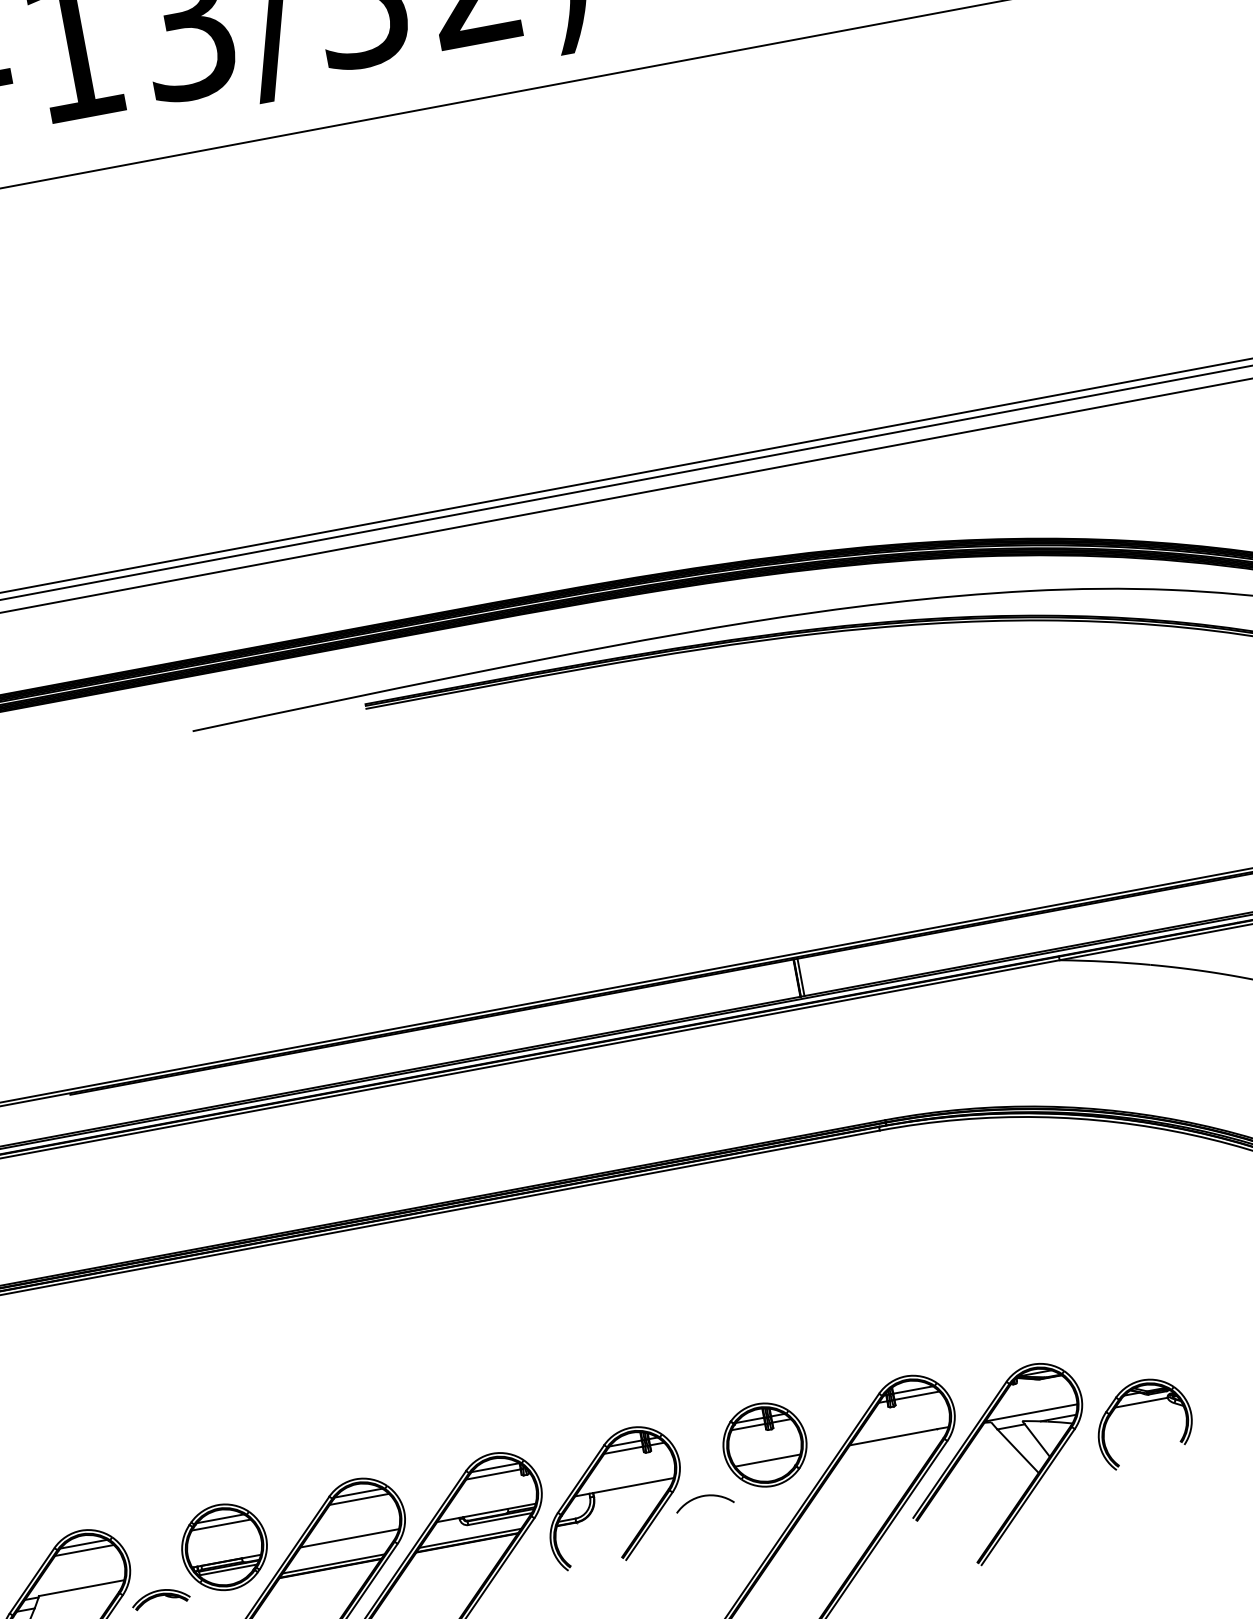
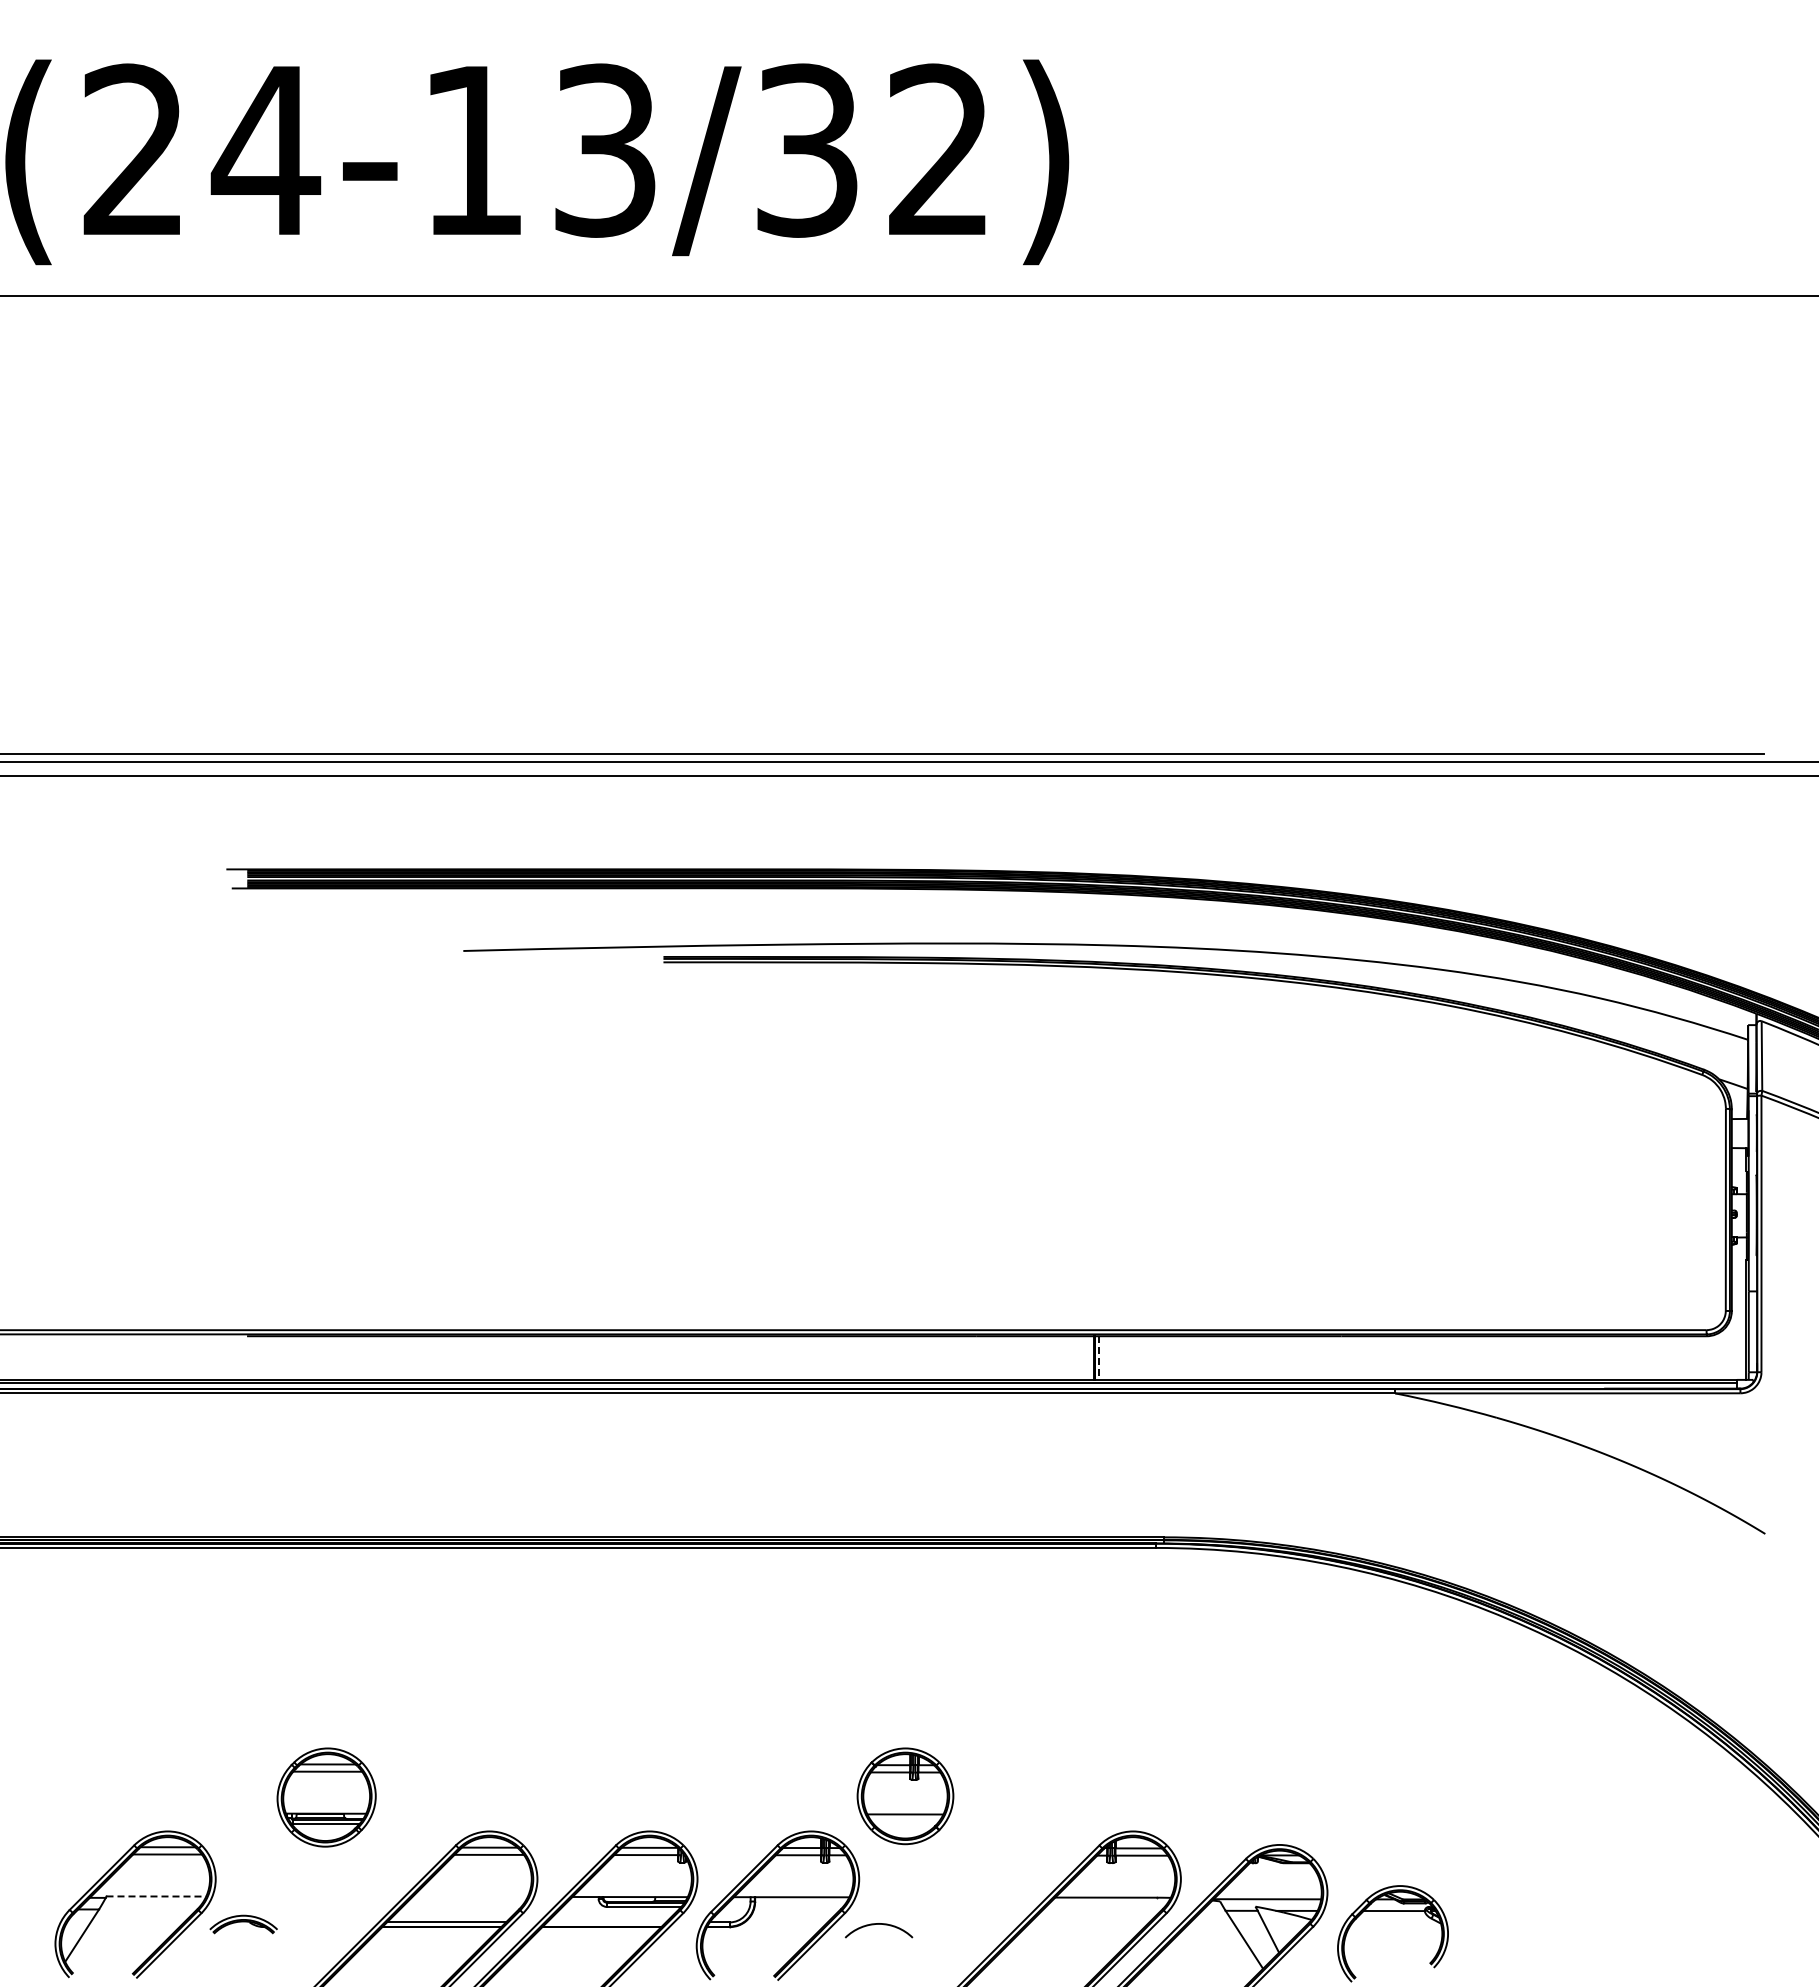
line: (801, 977) -> (1099, 1358), solid -> dashed
part: (765, 1445) -> (905, 1796), moved
line: (349, 1538) -> (469, 1896), removed
line: (470, 1538) -> (606, 1922), removed
part: (224, 1547) -> (326, 1797), moved
line: (81, 1588) -> (156, 1896), solid -> dashed

